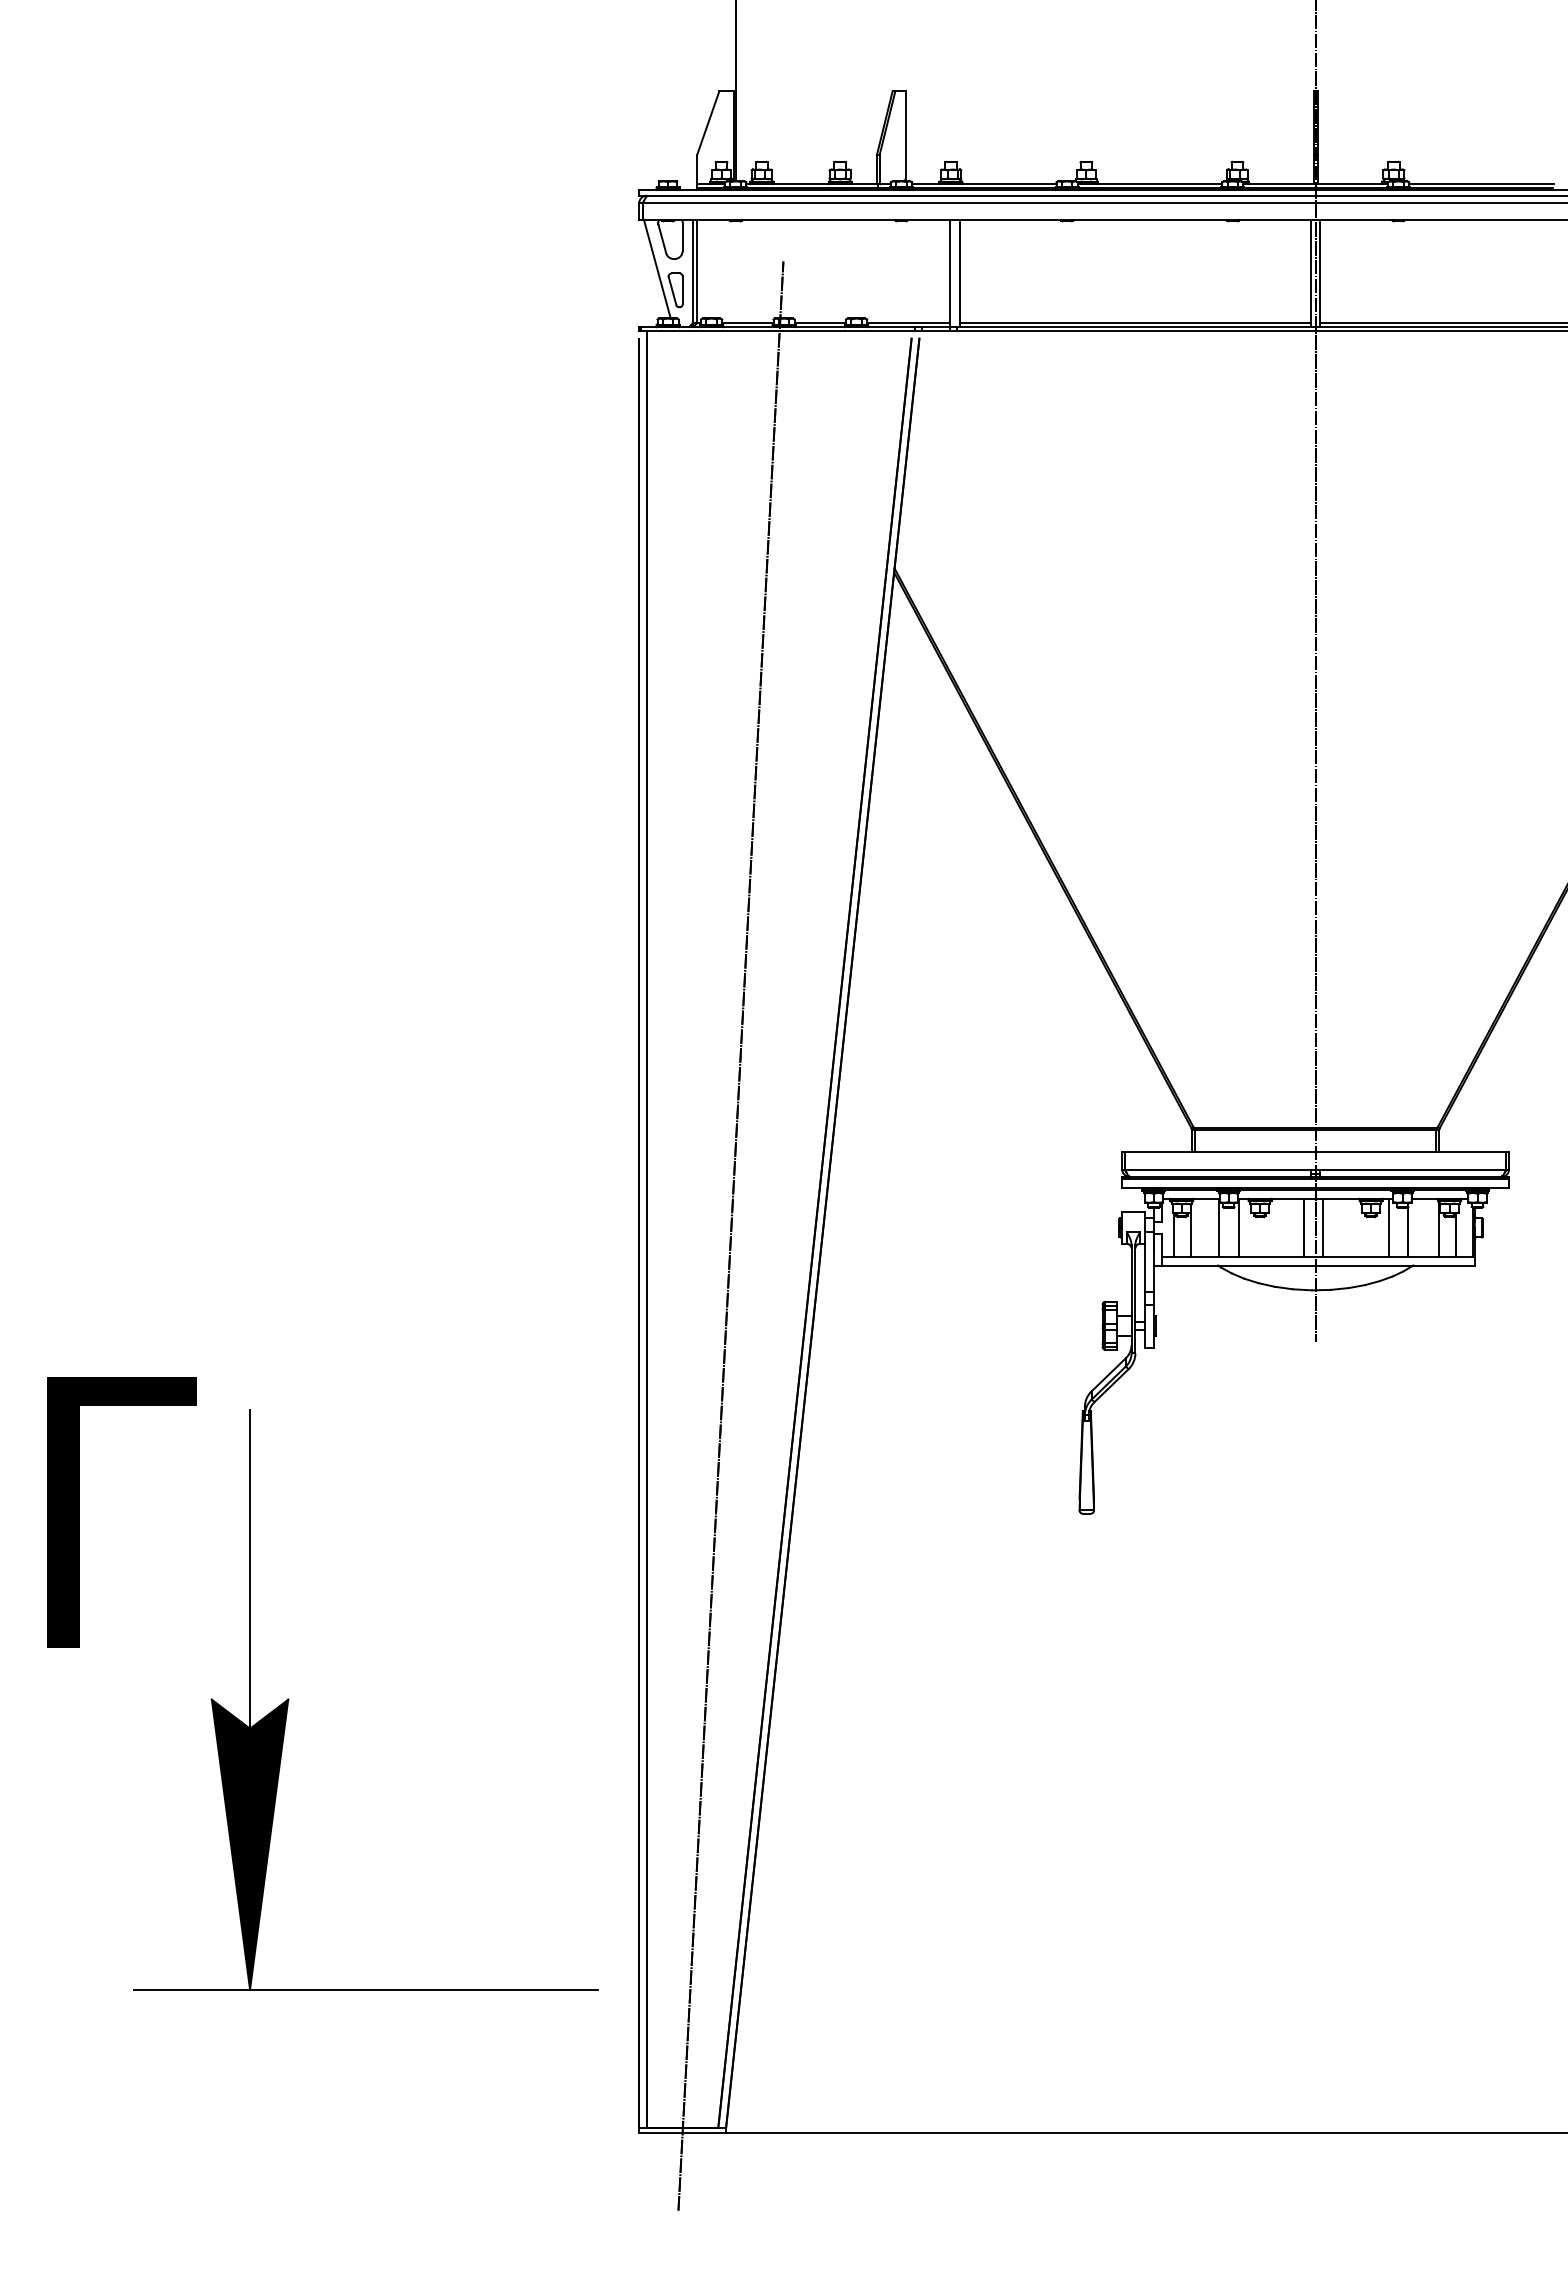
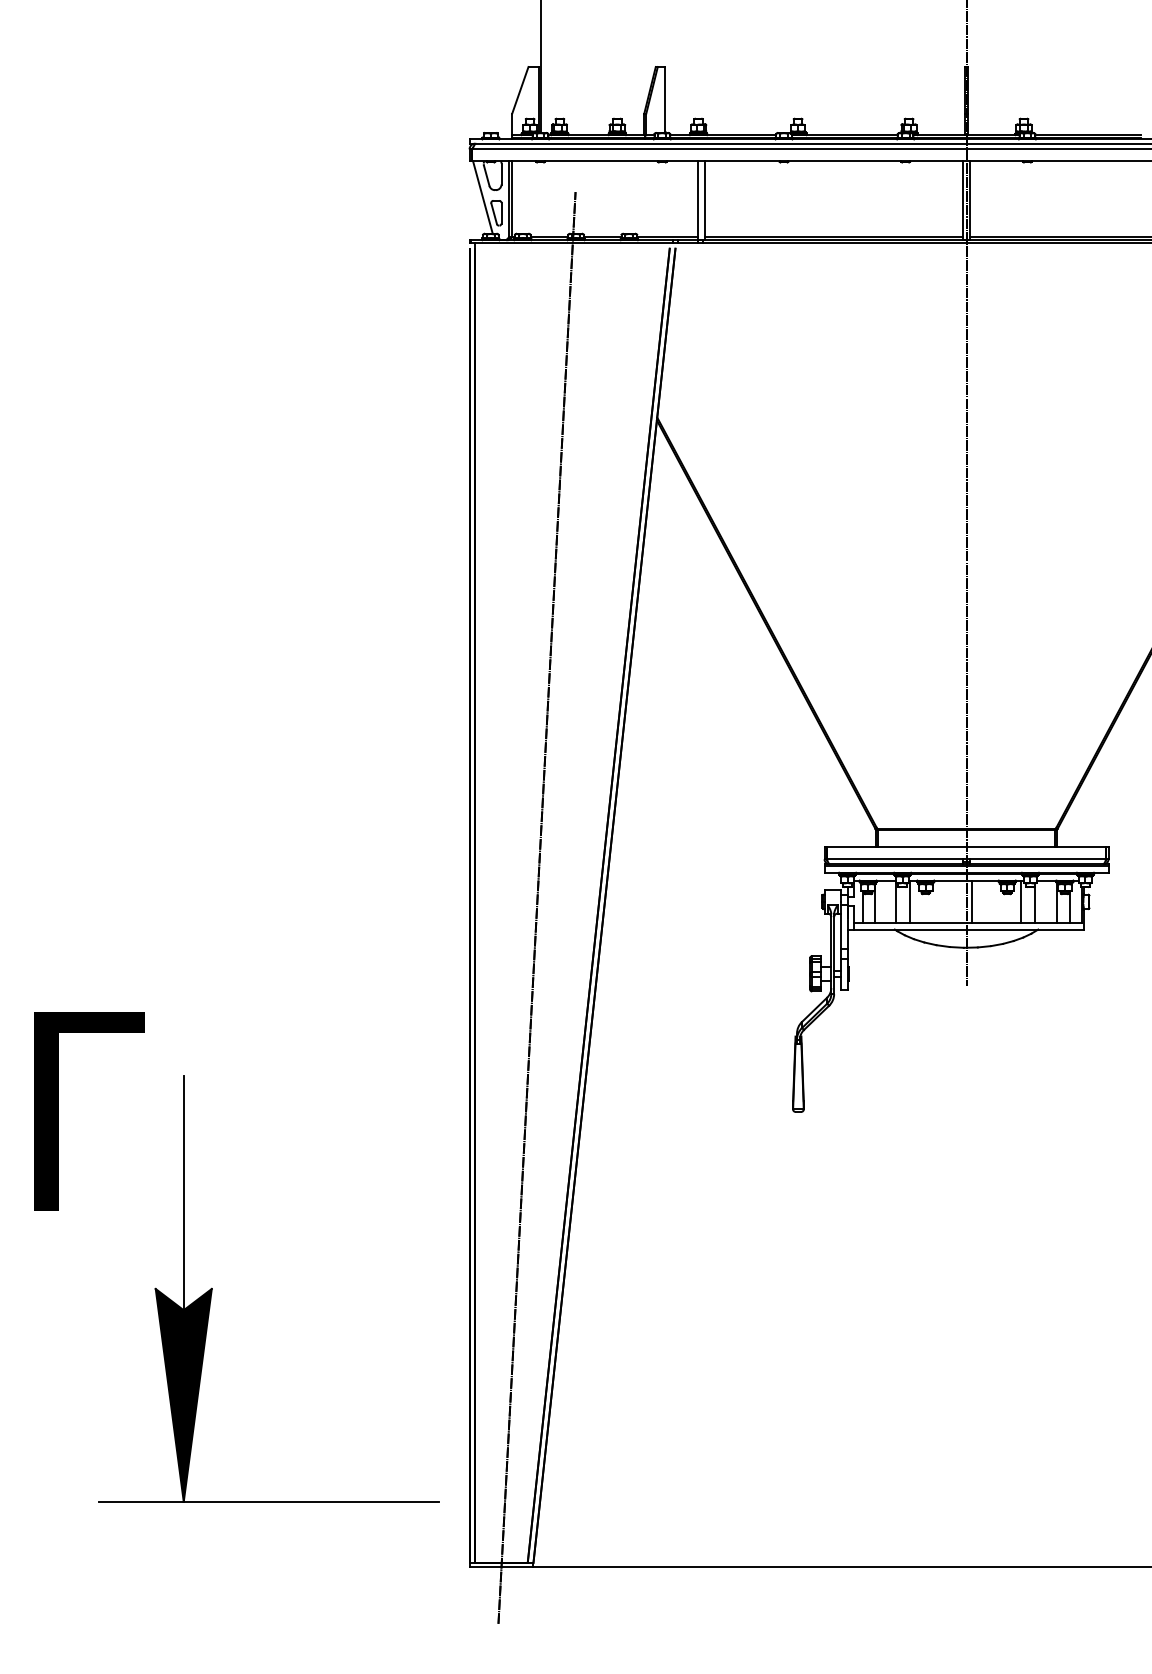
line: (1303, 1227) -> (957, 901), removed
part: (289, 1699) -> (212, 1288), moved

